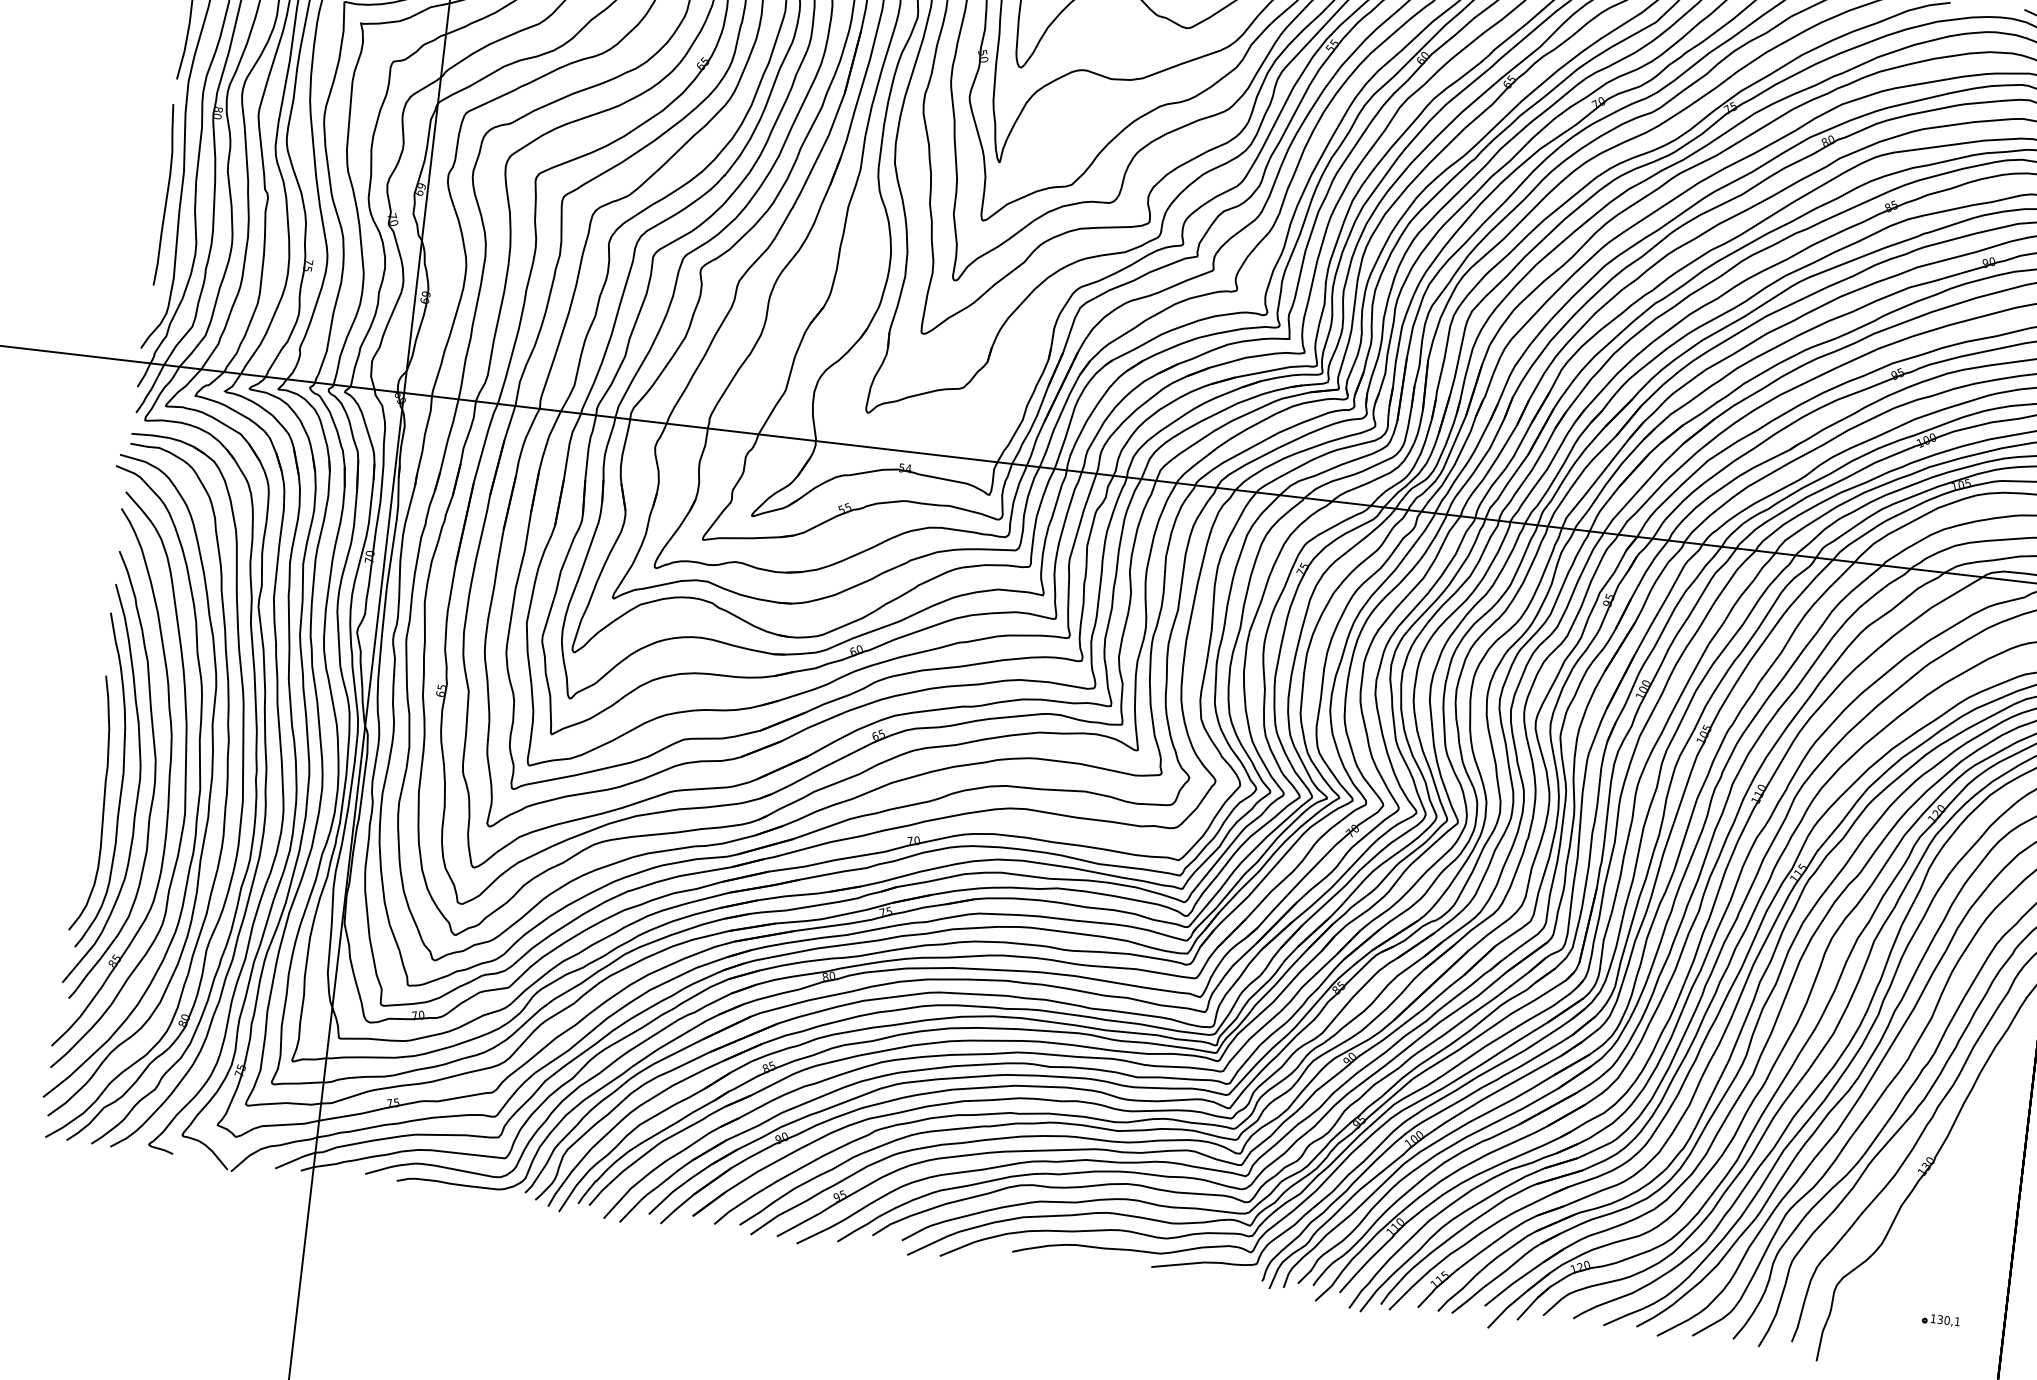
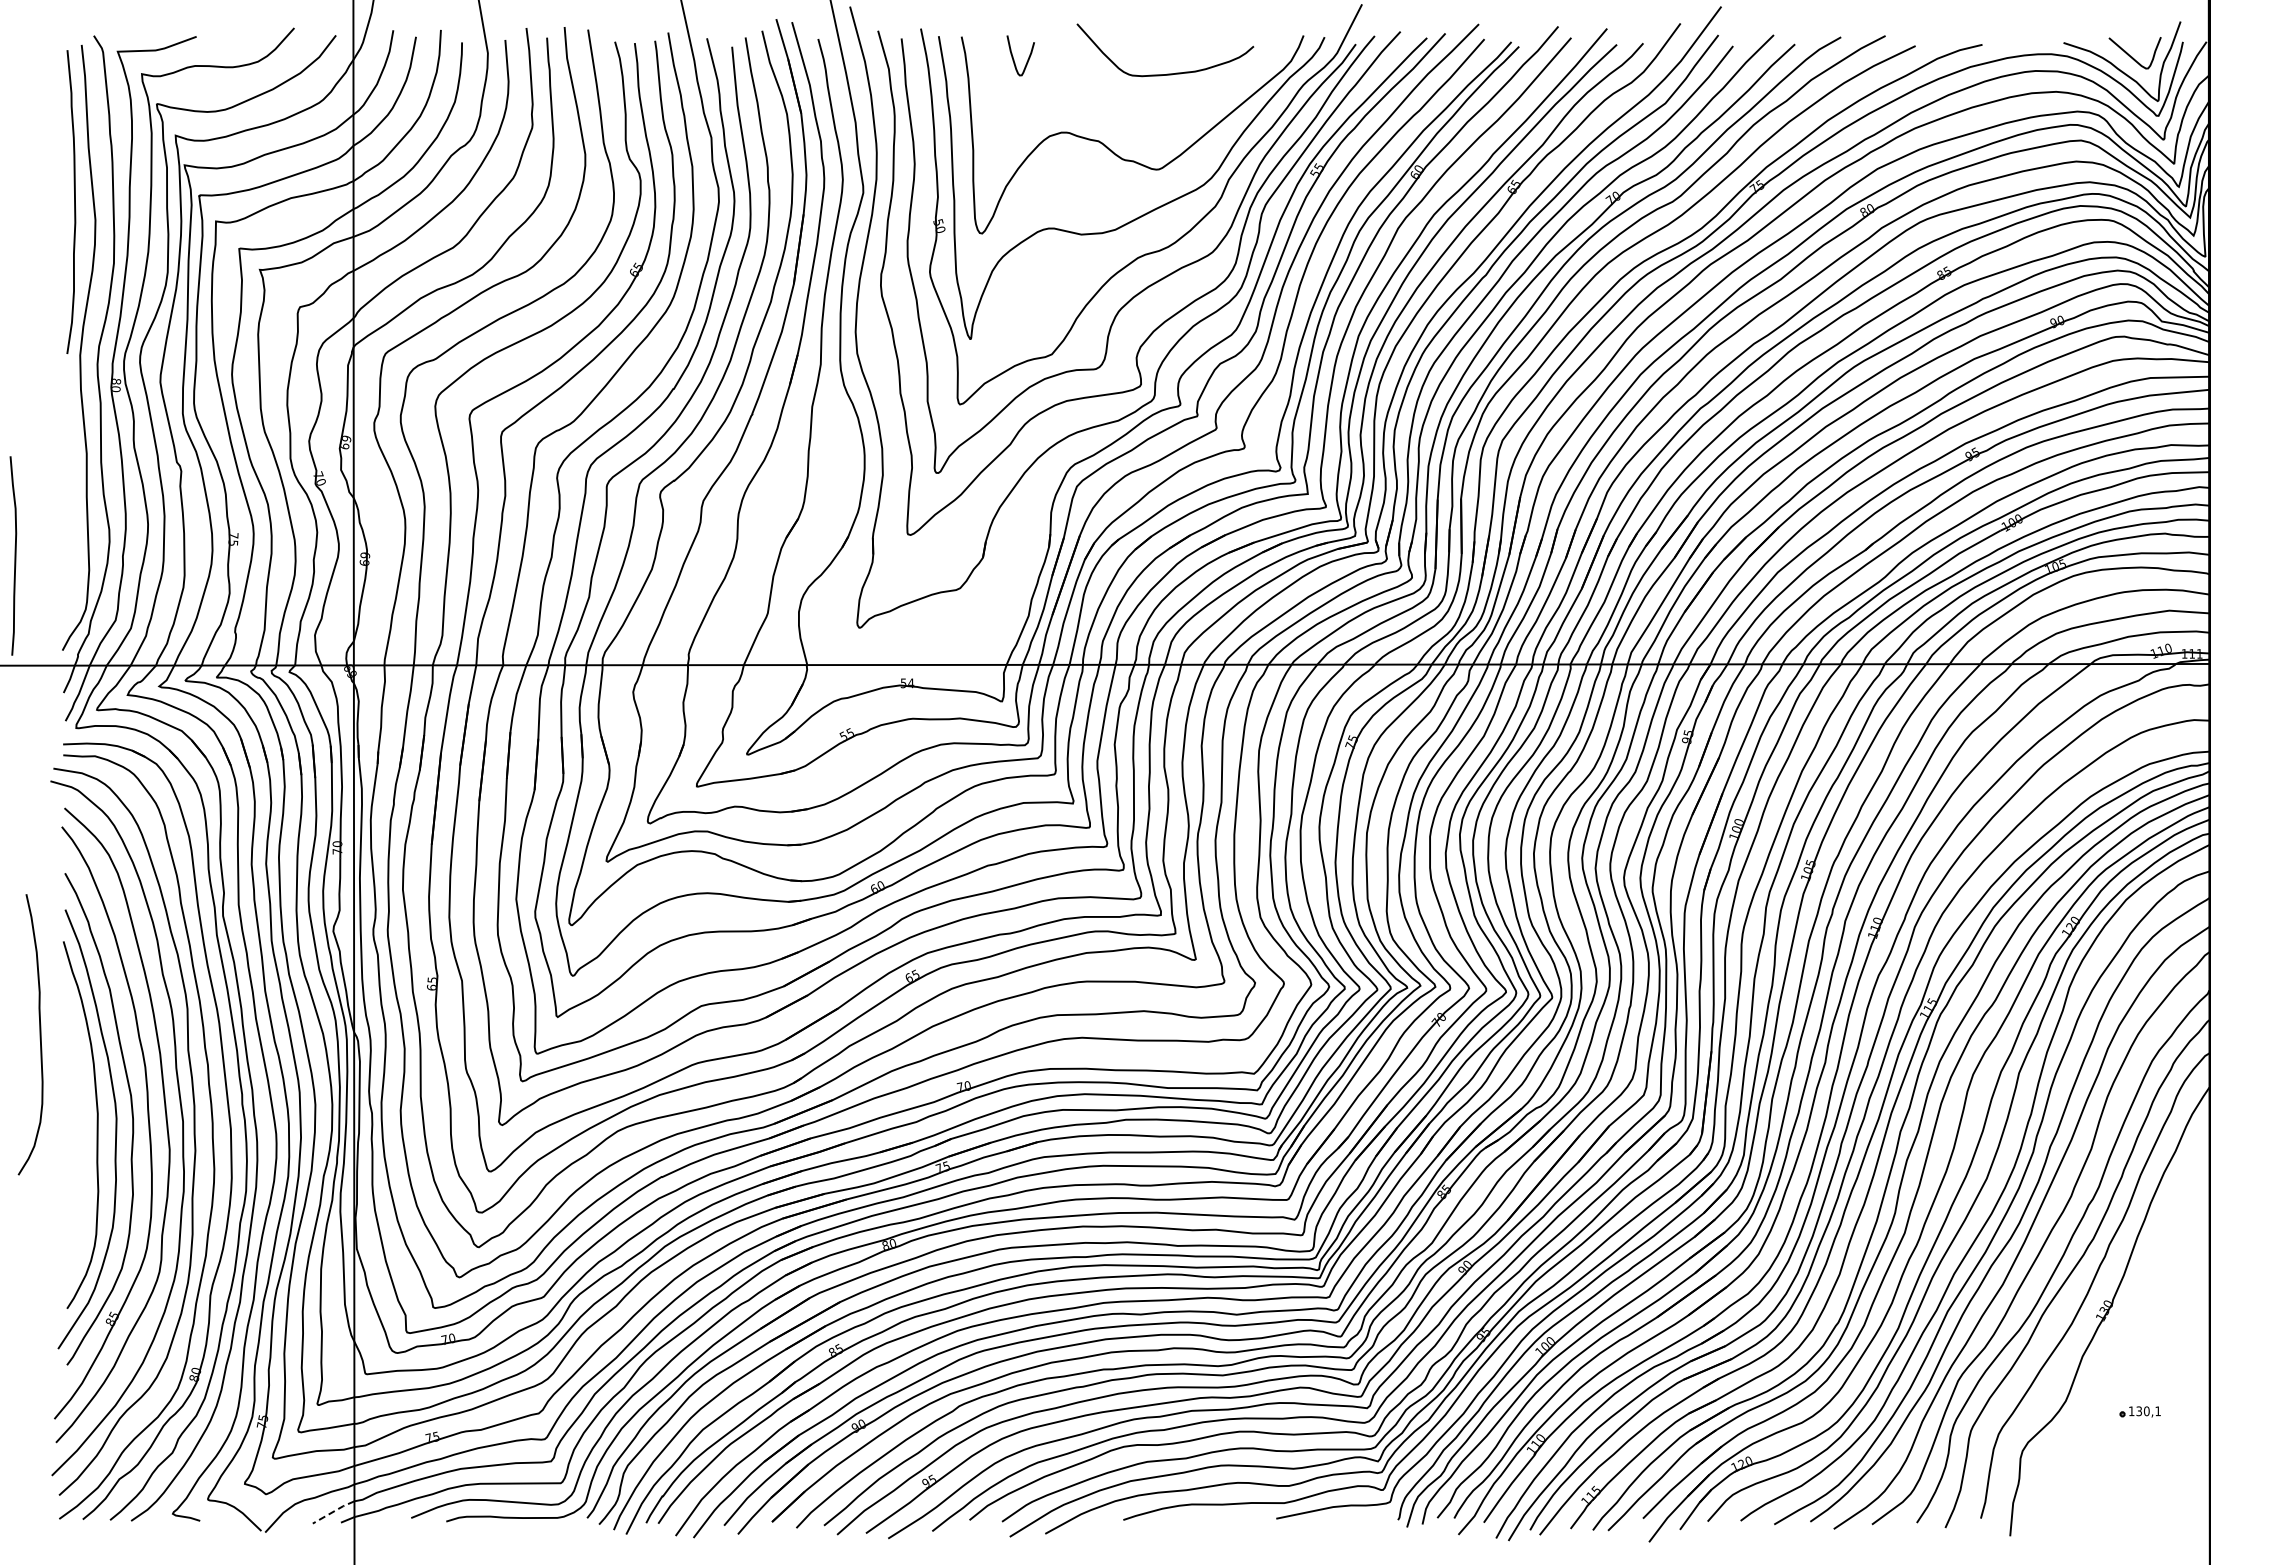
curve: (166, 194) -> (14, 555), moved
curve: (102, 804) -> (39, 1034), moved
line: (295, 1159) -> (333, 1511), solid -> dashed
part: (1940, 1319) -> (2139, 1411), moved

